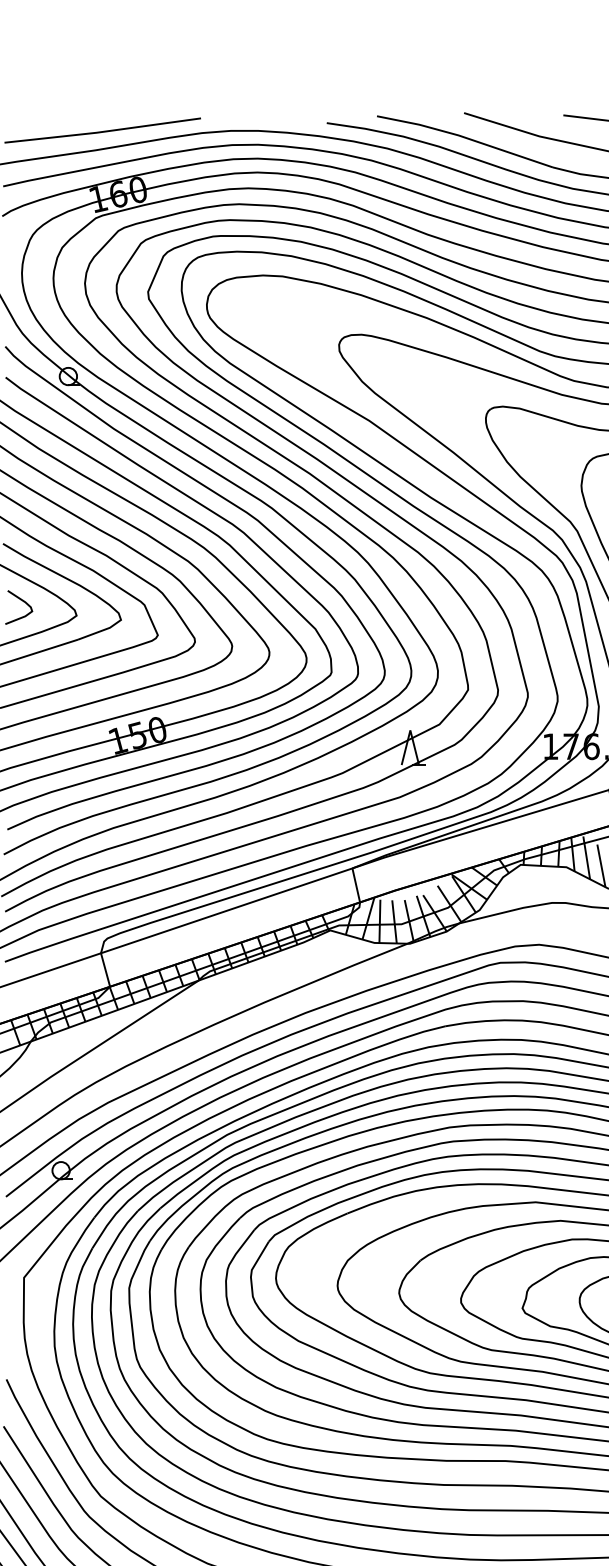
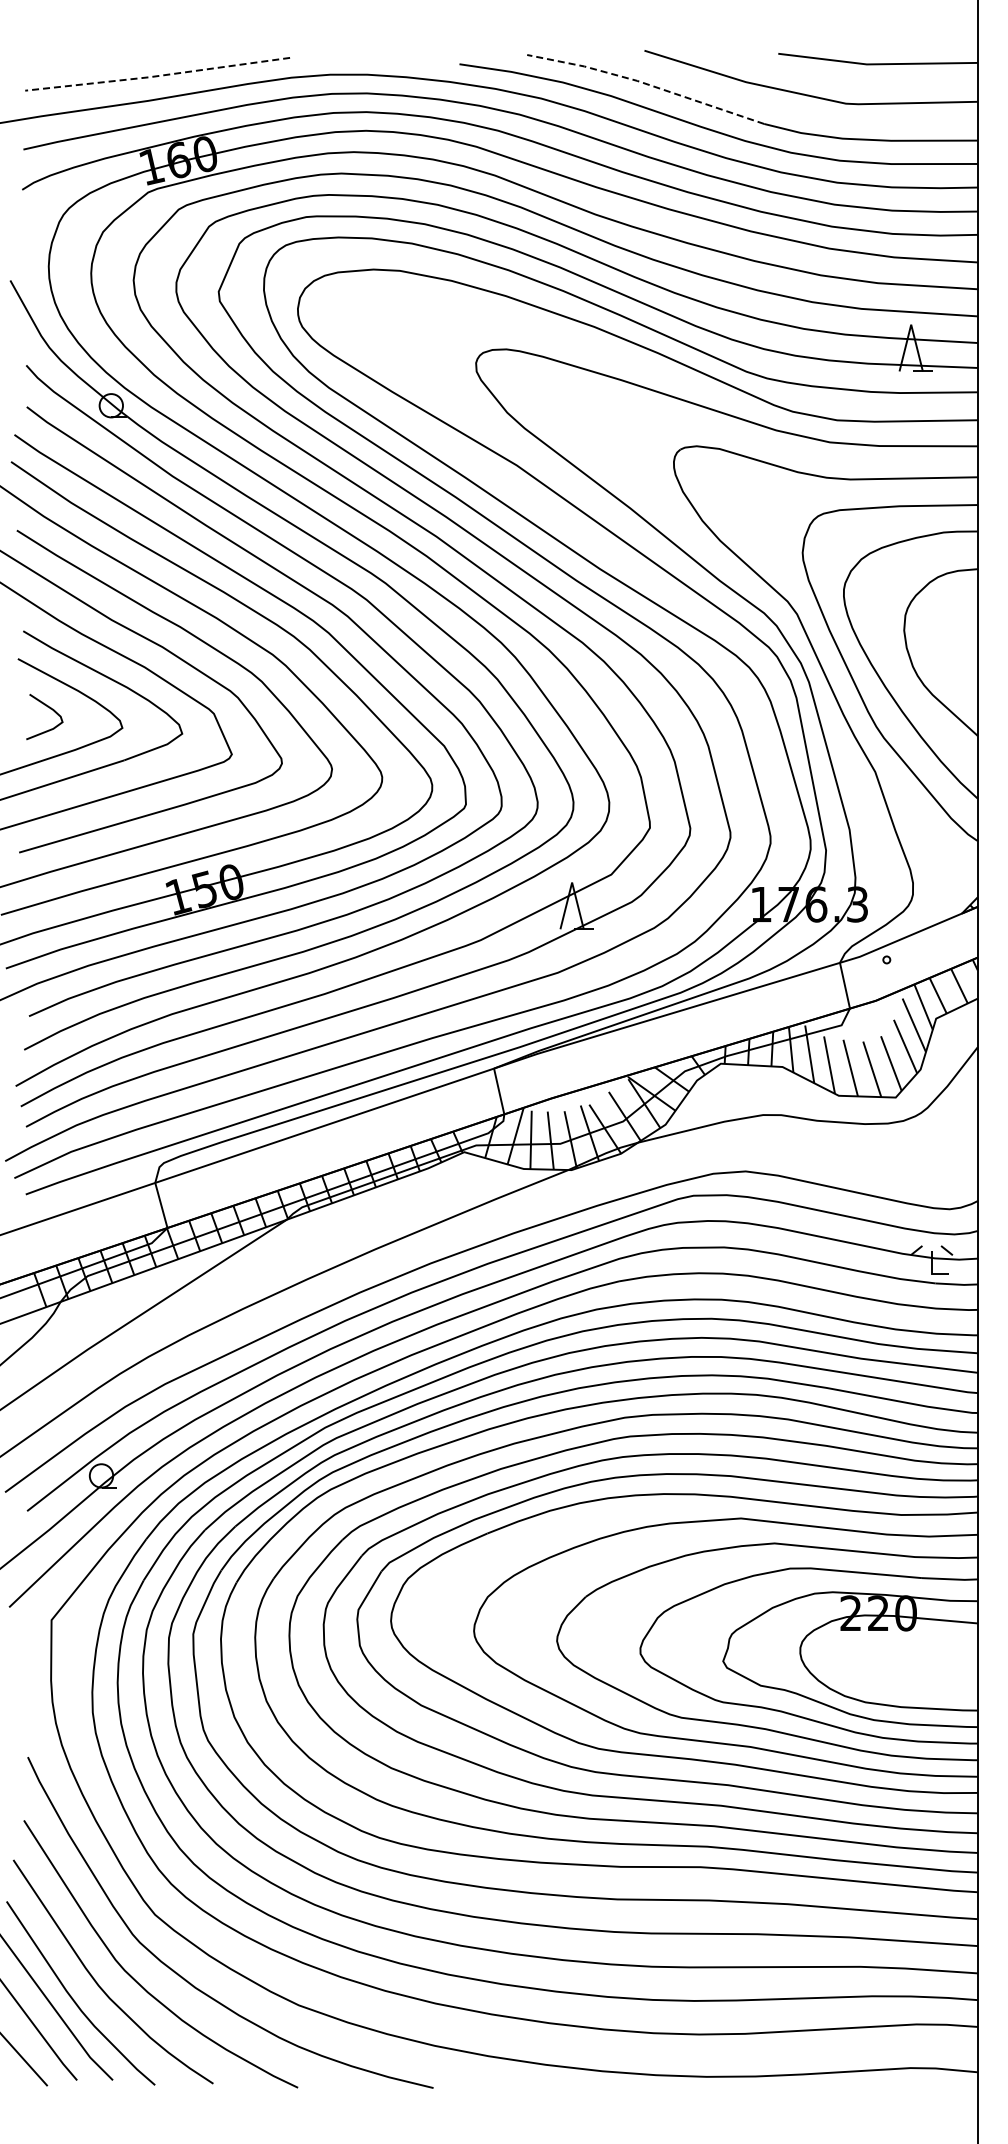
line: (101, 132) -> (156, 76), solid -> dashed
line: (464, 137) -> (645, 83), solid -> dashed

